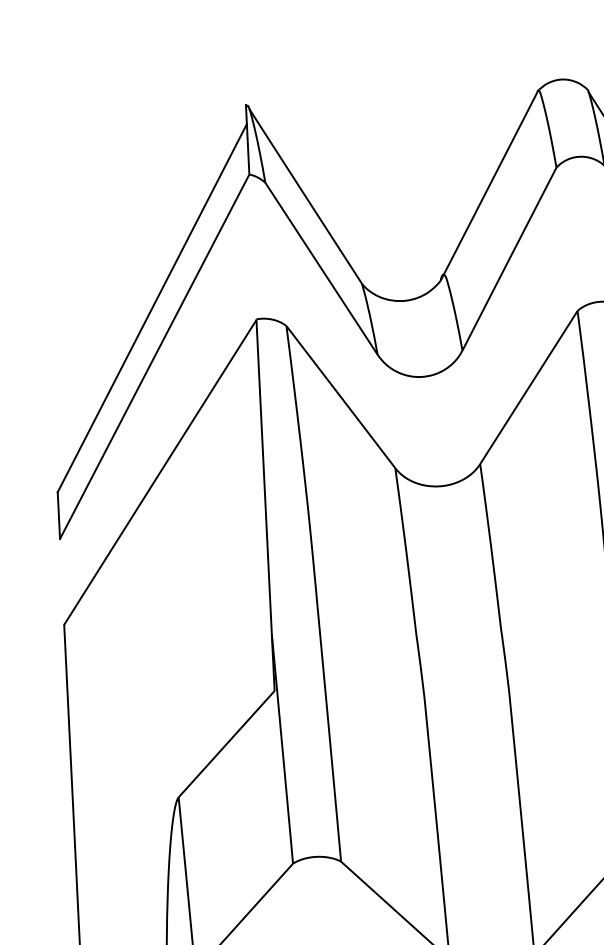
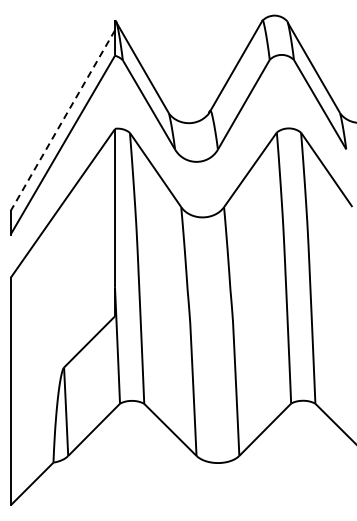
line: (151, 309) -> (62, 121), solid -> dashed

